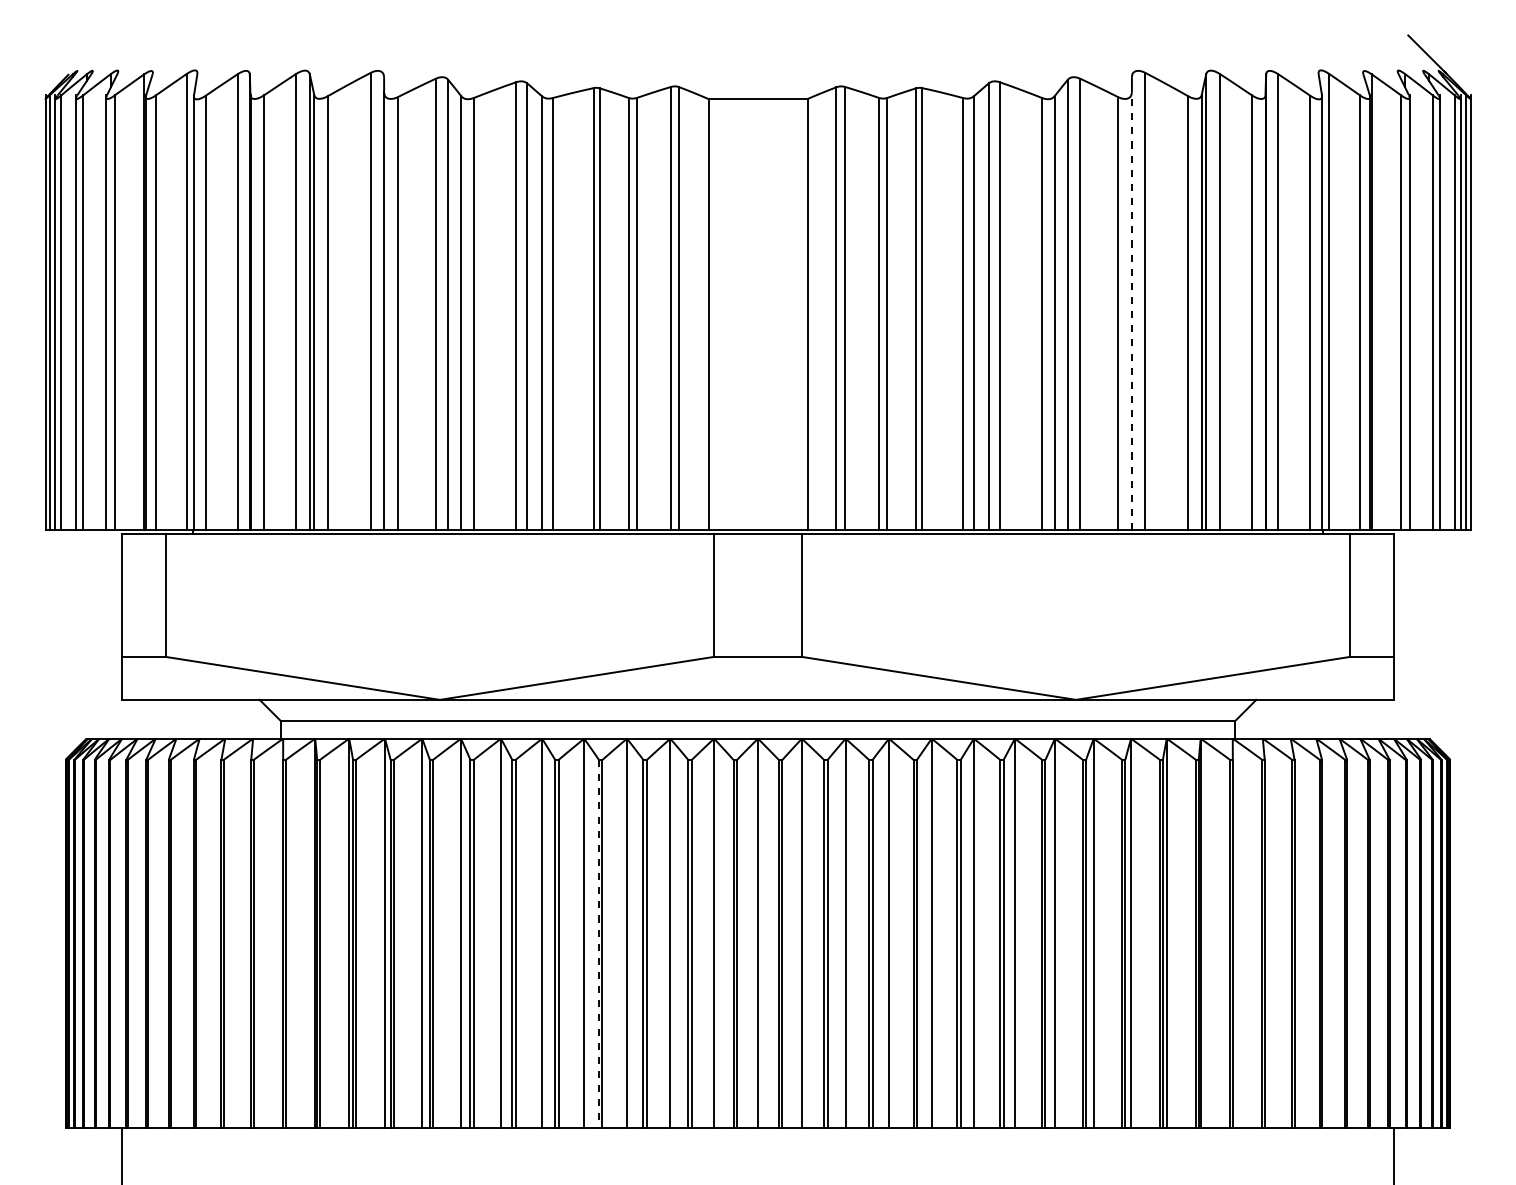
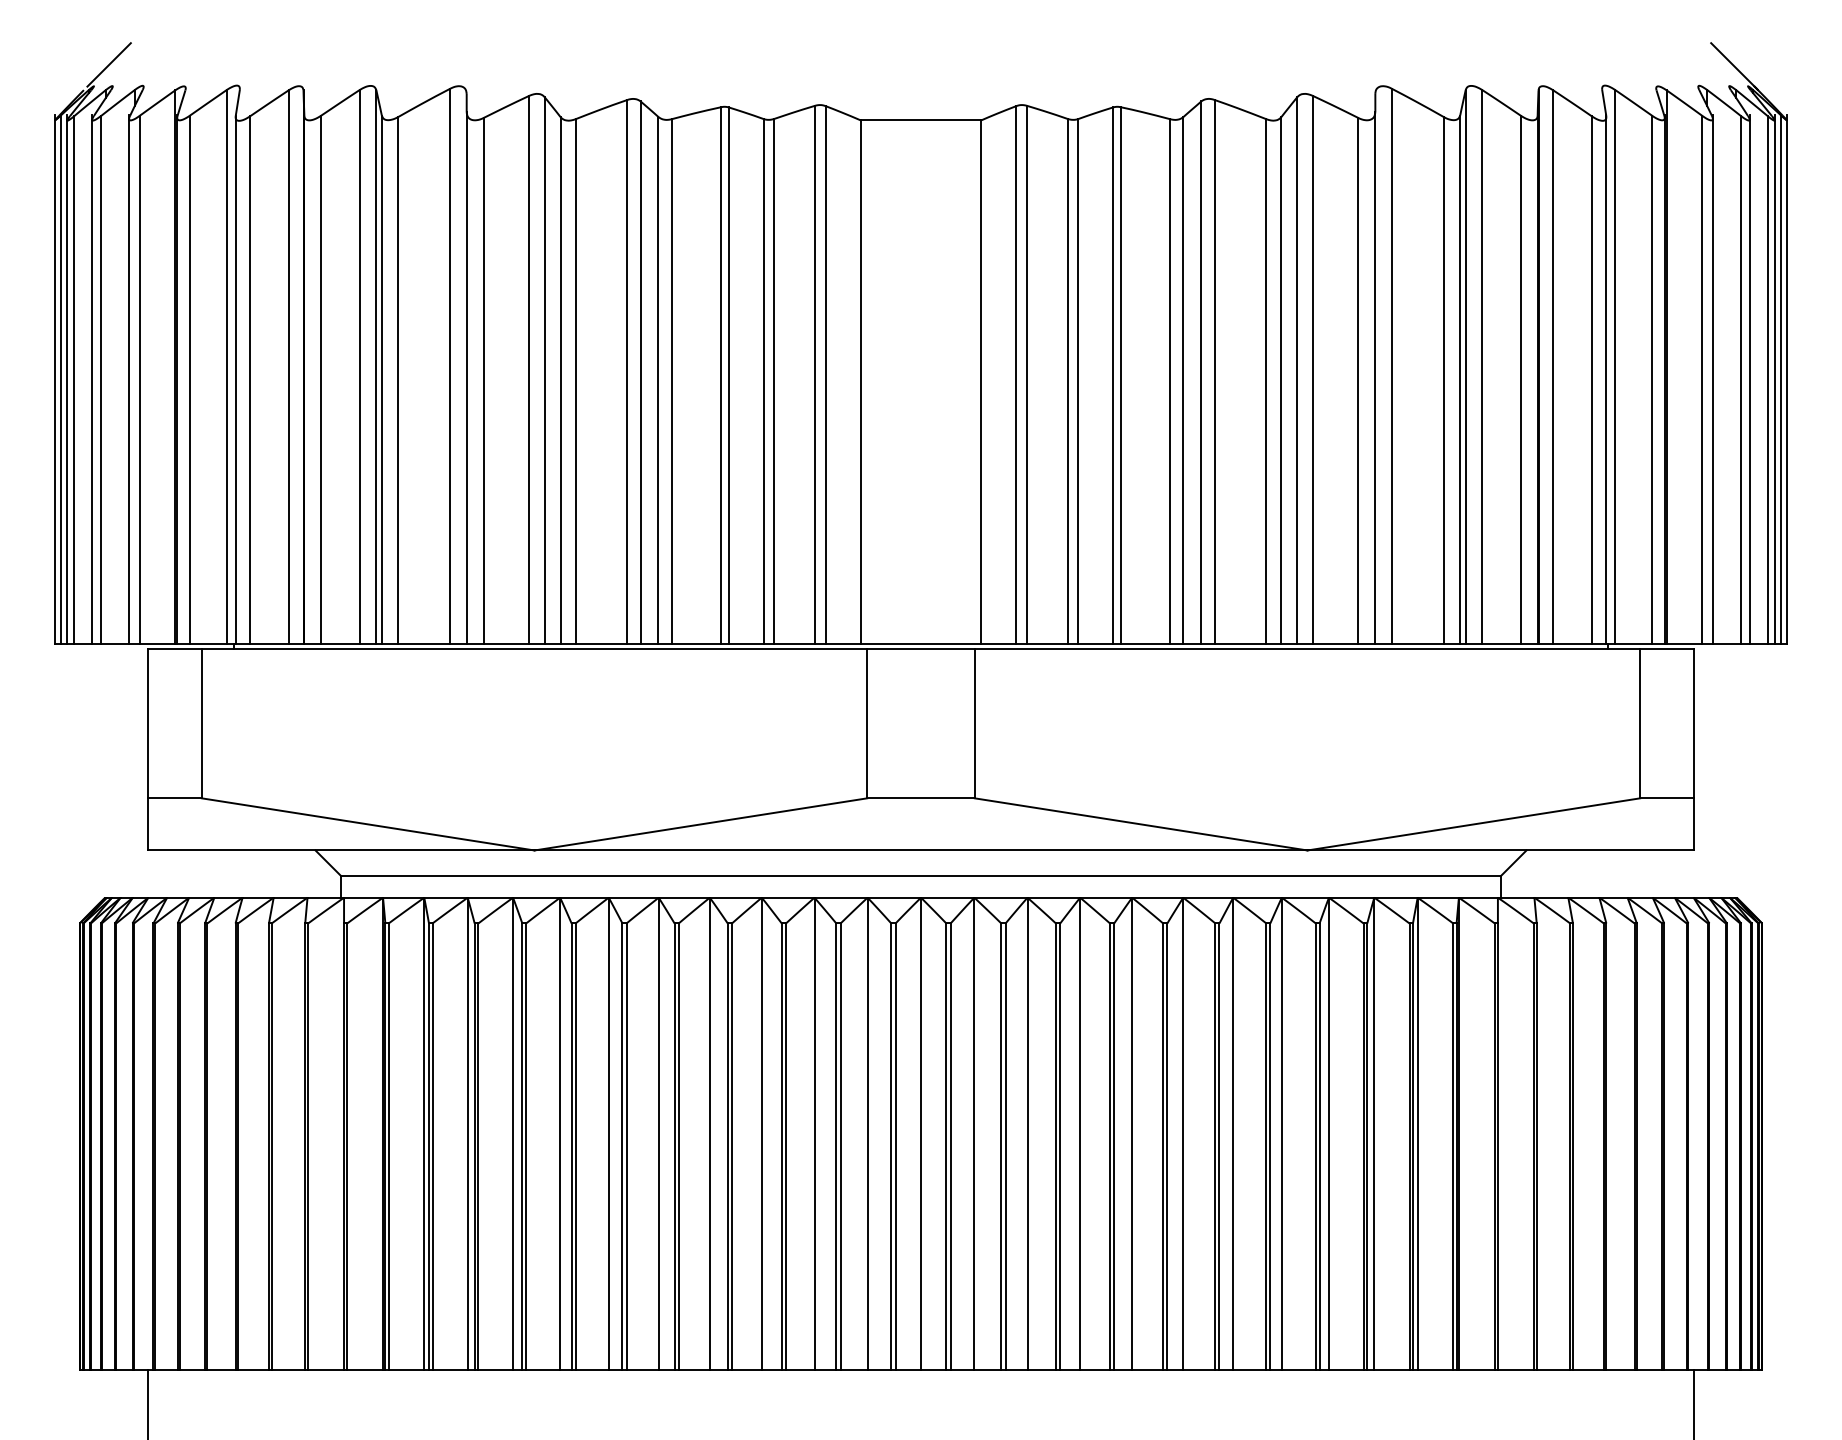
line: (89, 53) -> (108, 64), added
line: (1132, 310) -> (1375, 377), dashed -> solid
line: (598, 944) -> (727, 1147), dashed -> solid

